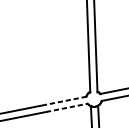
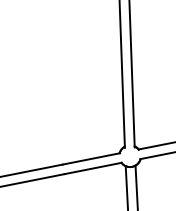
line: (65, 101) -> (90, 159), dashed -> solid
line: (67, 107) -> (93, 168), dashed -> solid

